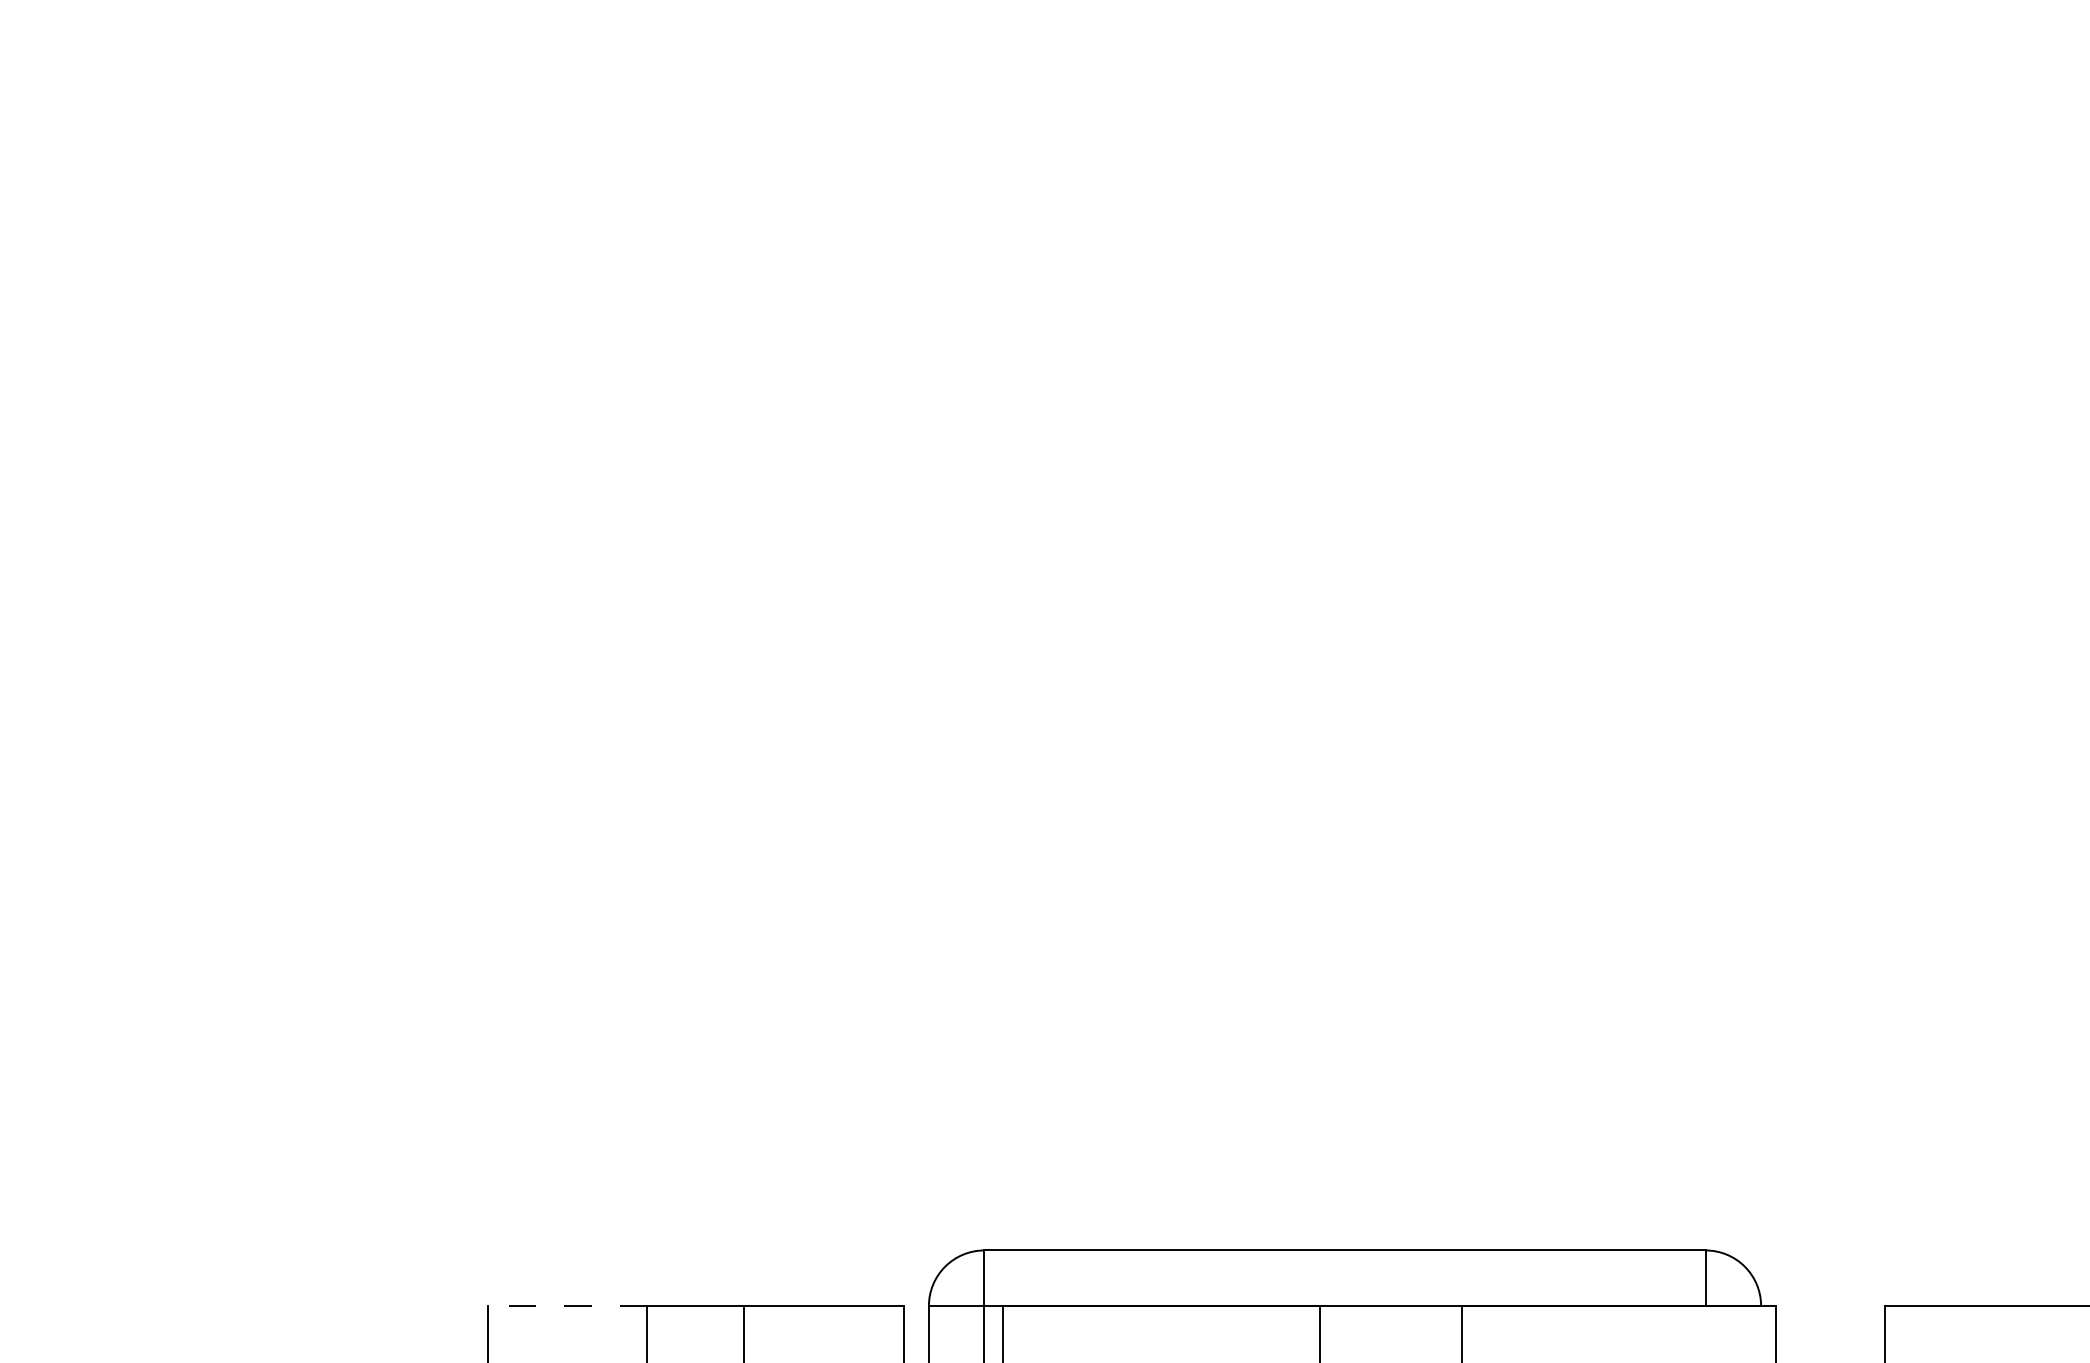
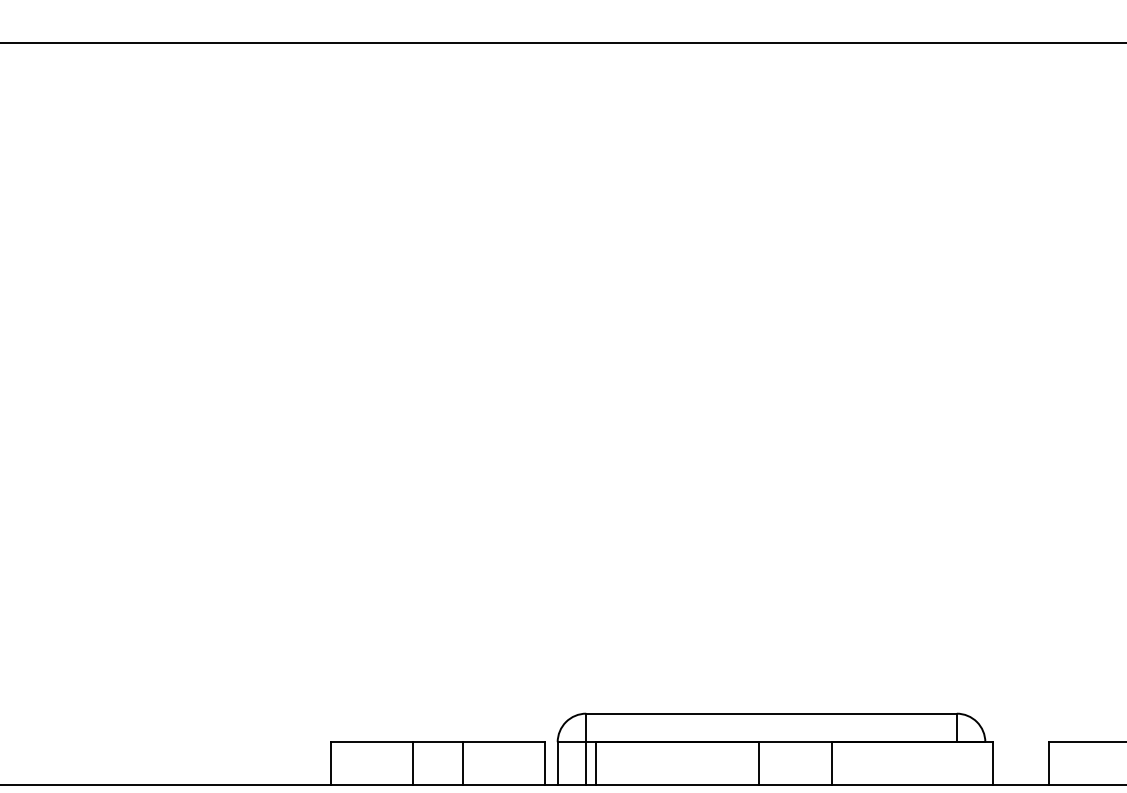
line: (568, 1306) -> (372, 742), dashed -> solid

